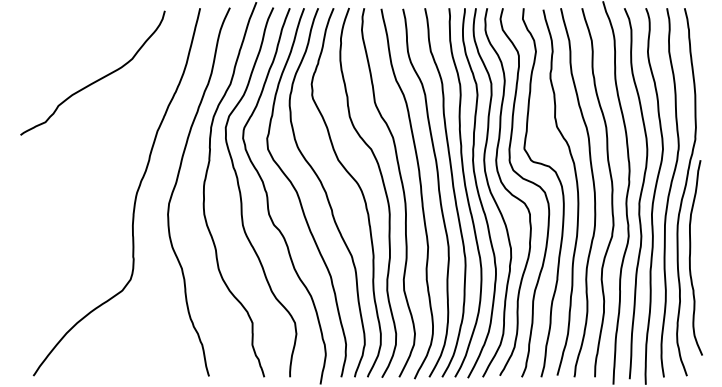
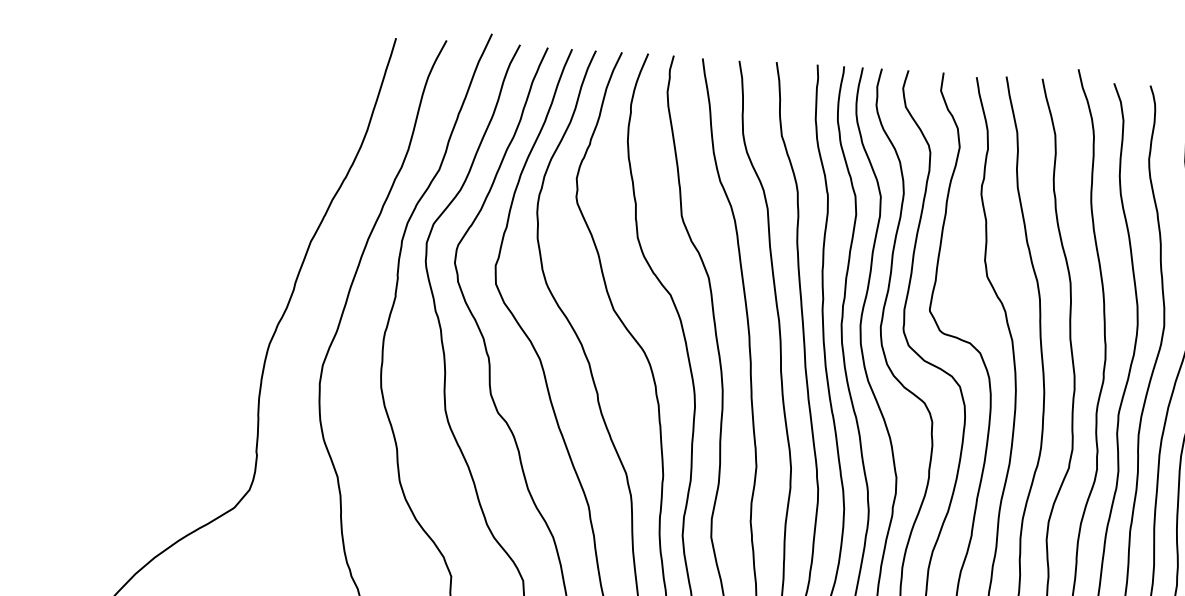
curve: (95, 80) -> (211, 149), removed

